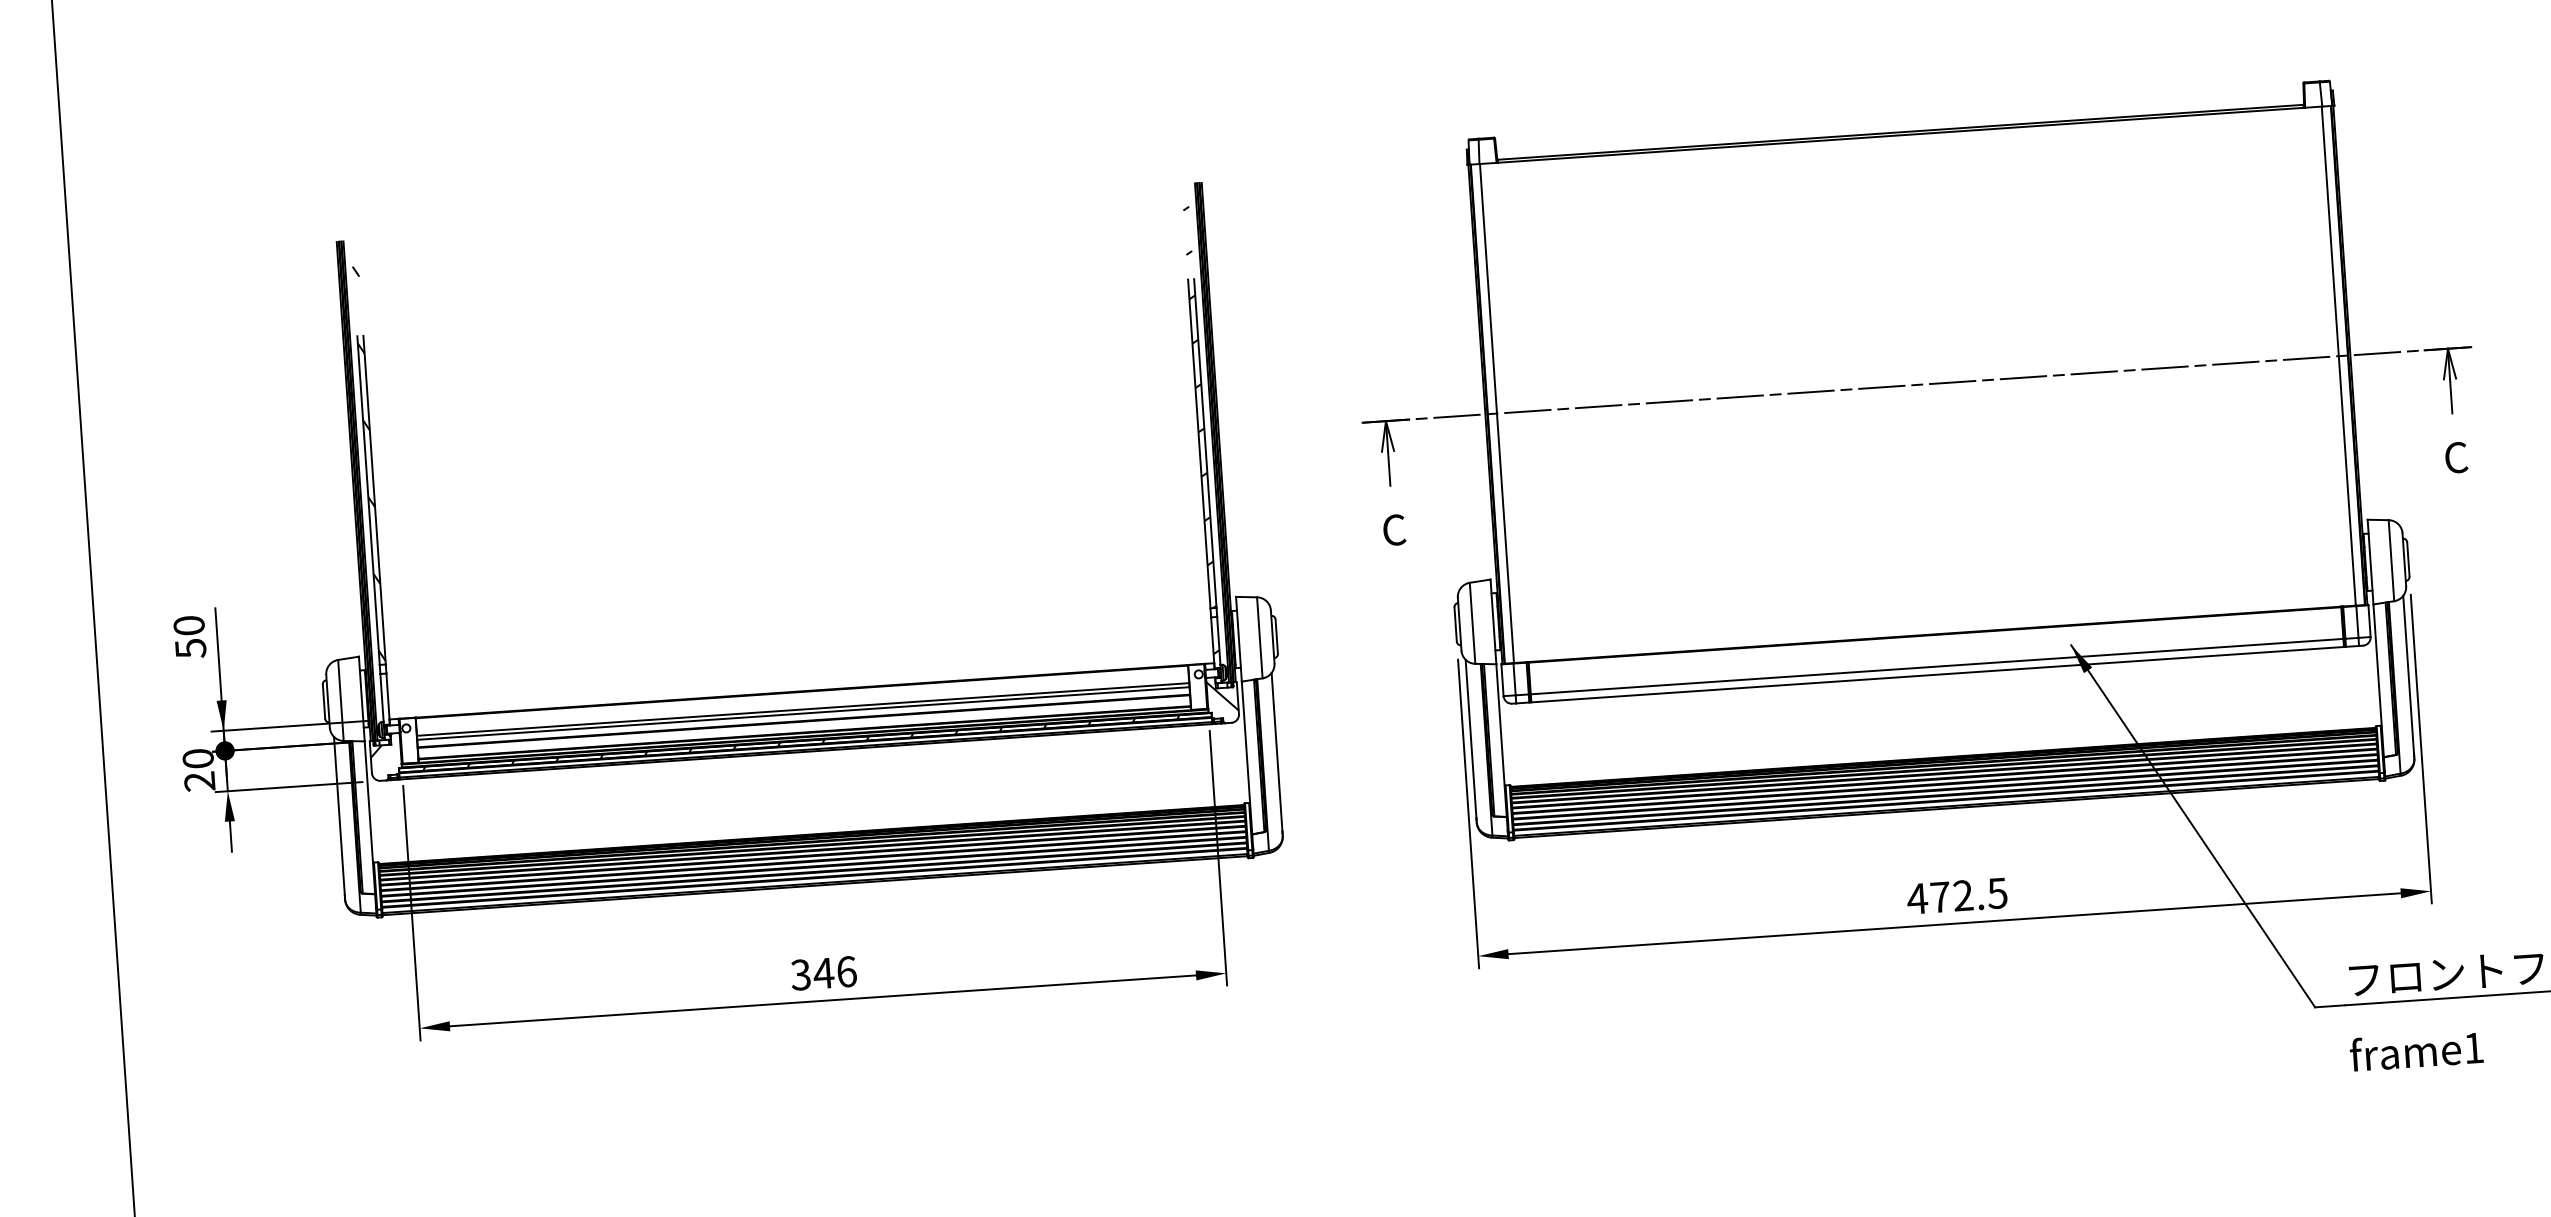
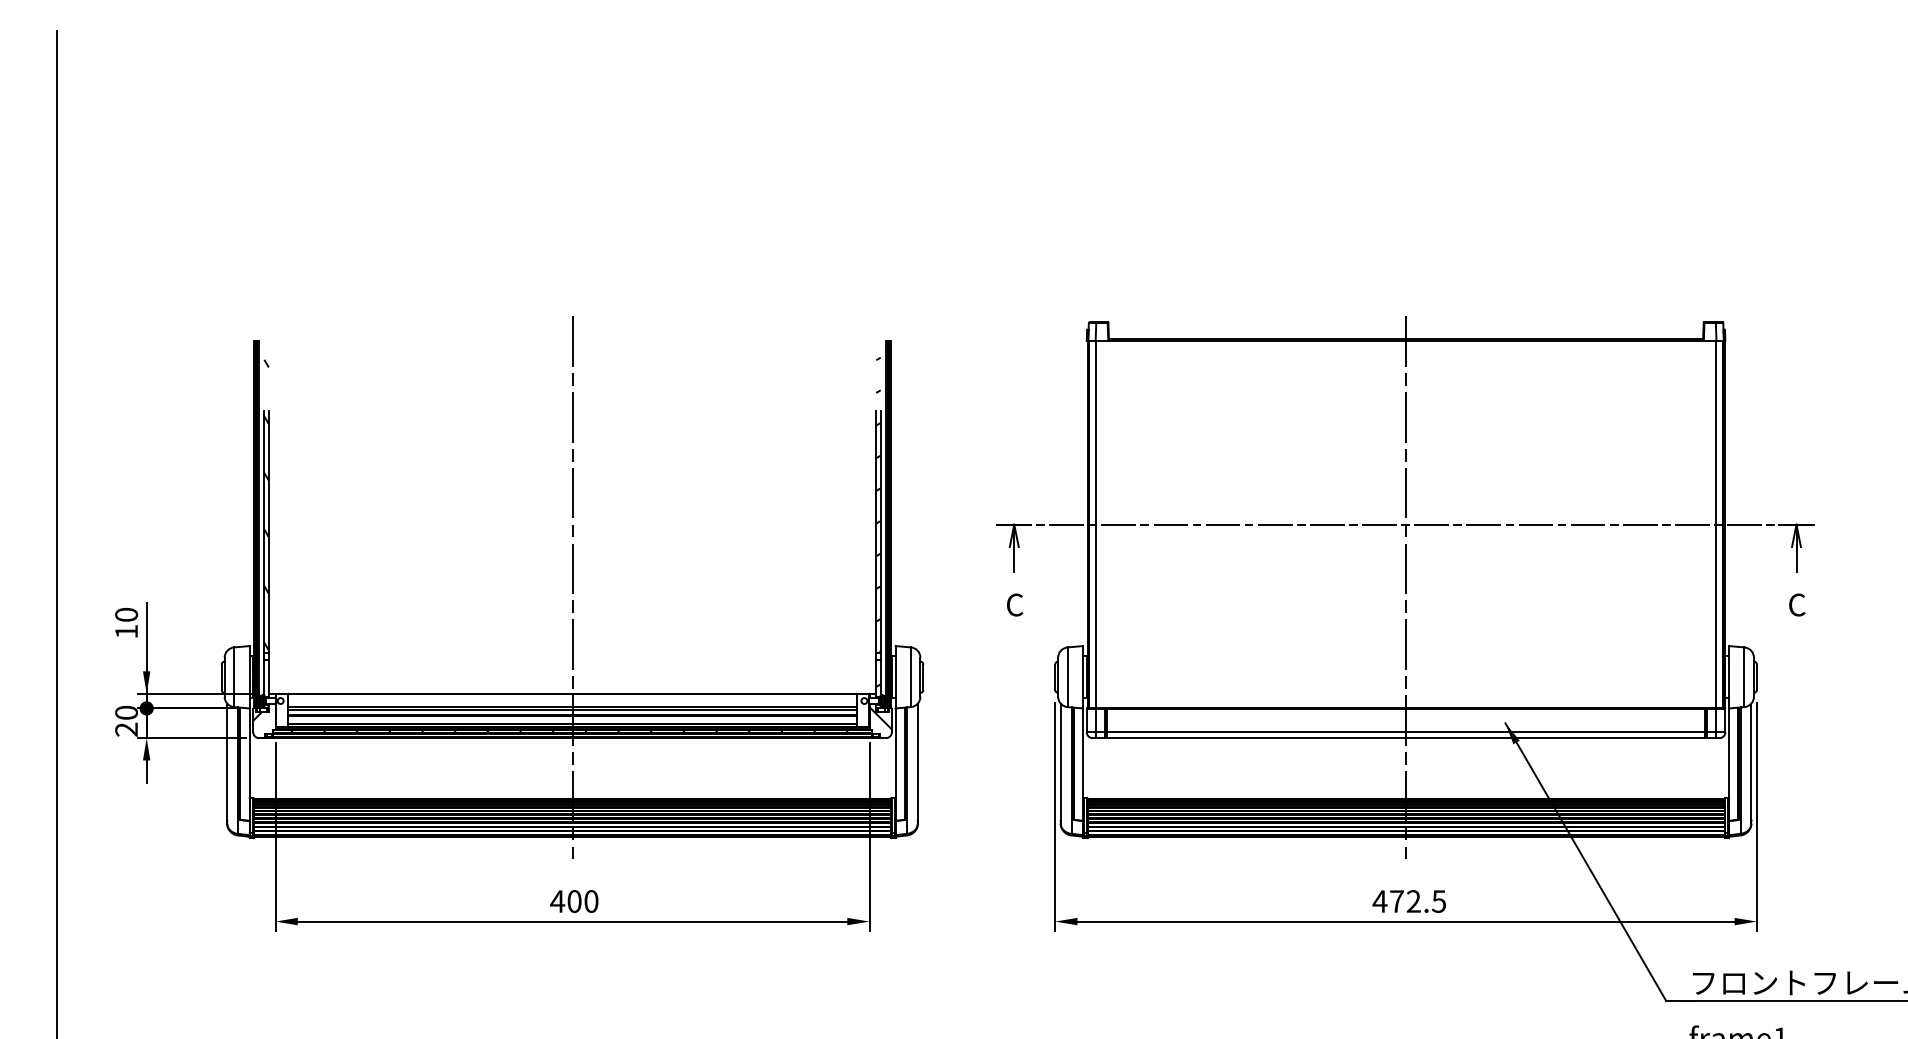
line: (1924, 470) -> (1406, 587), added
line: (792, 547) -> (572, 587), added
text: (190, 649) -> (126, 632), 50 -> 10
text: (823, 973) -> (574, 901), 346 -> 400

